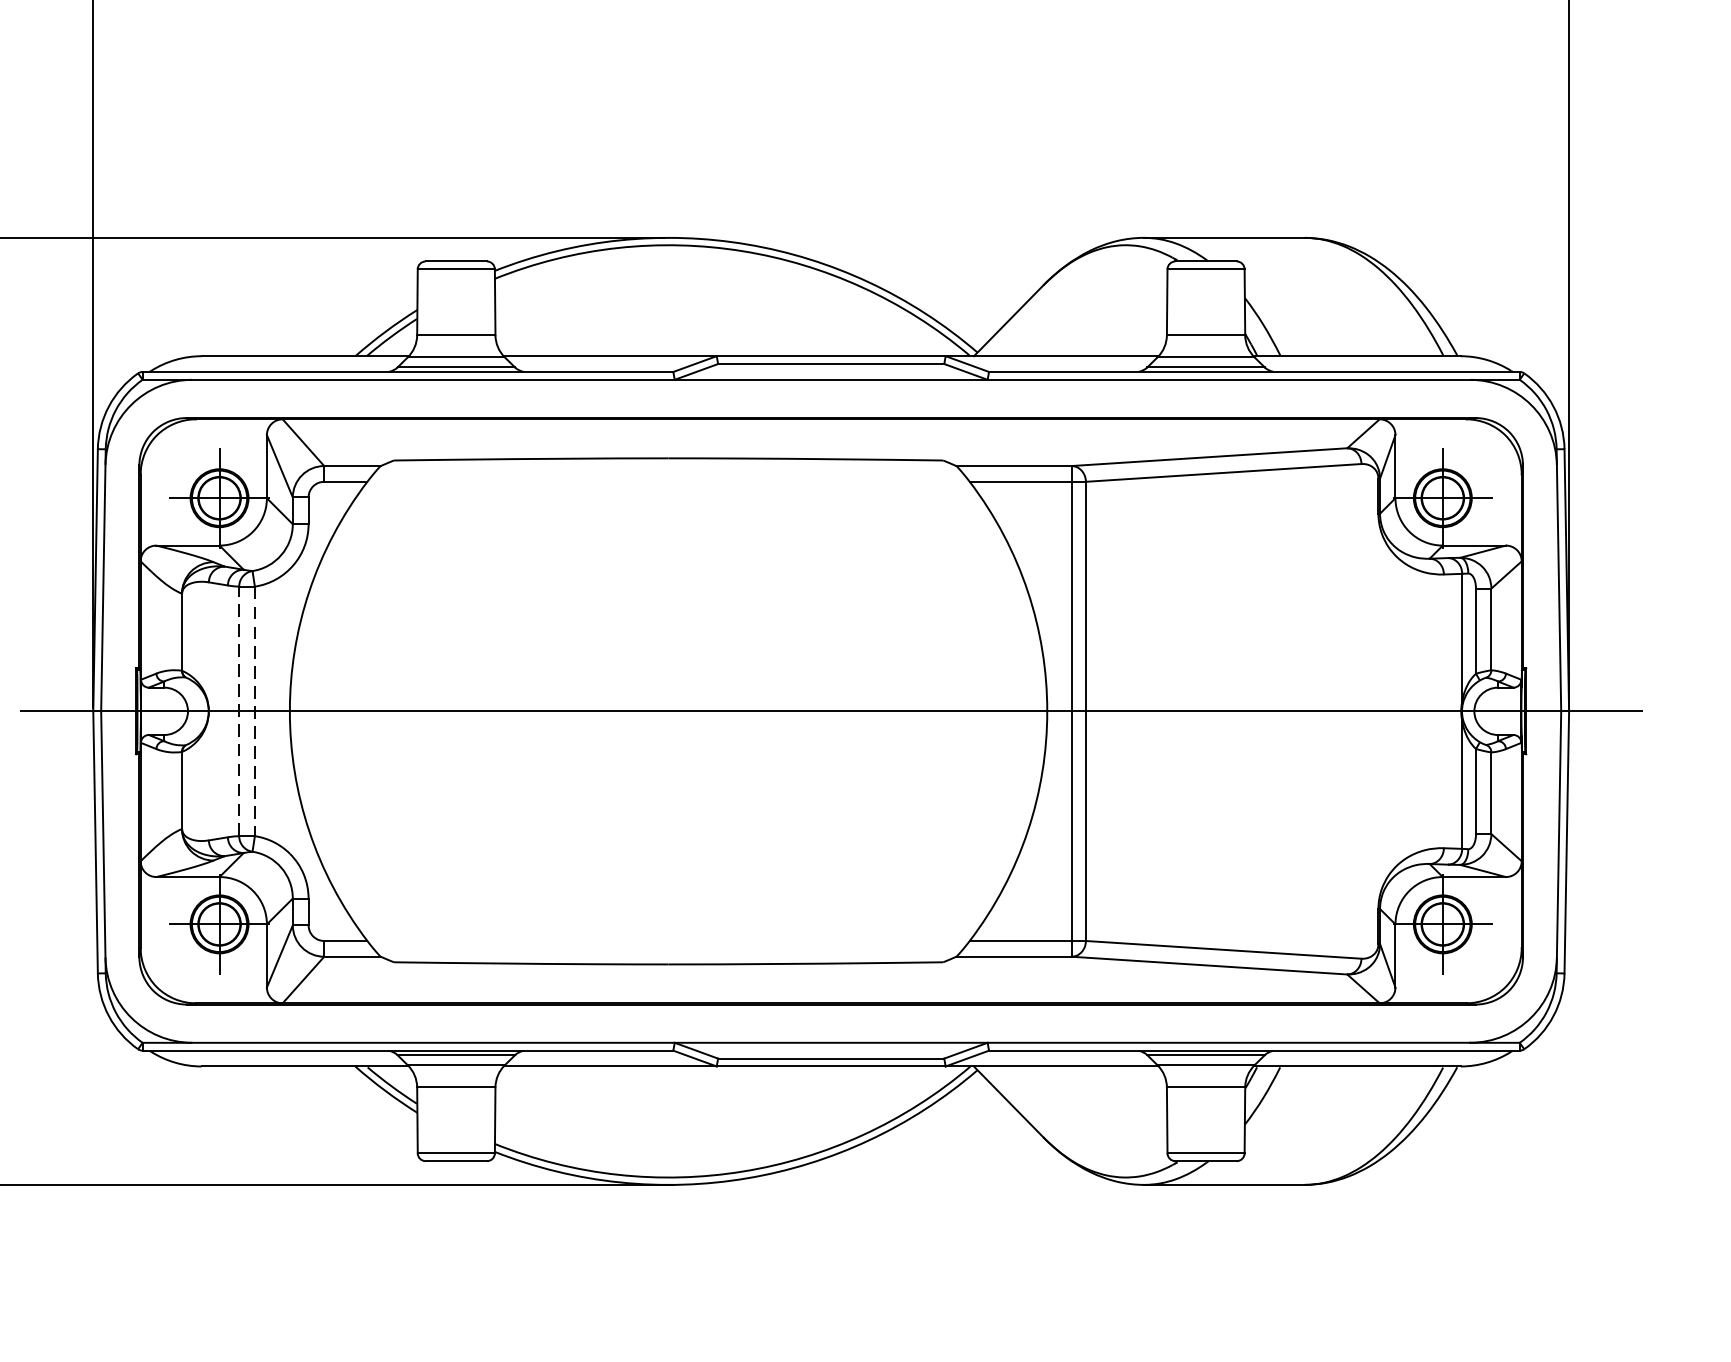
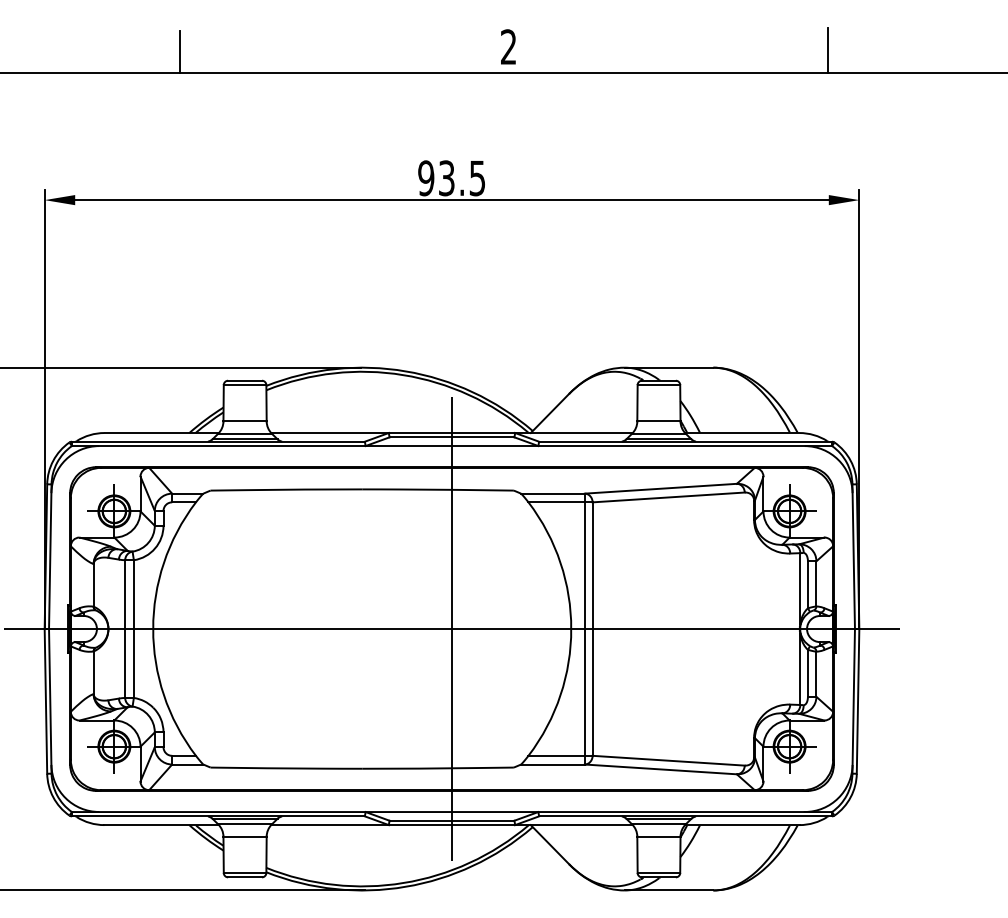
line: (832, 710) -> (452, 628), added
line: (239, 712) -> (125, 629), dashed -> solid
line: (254, 712) -> (133, 629), dashed -> solid

